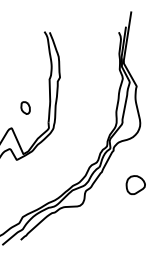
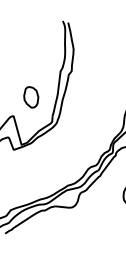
part: (25, 107) -> (31, 96), size x1.6

